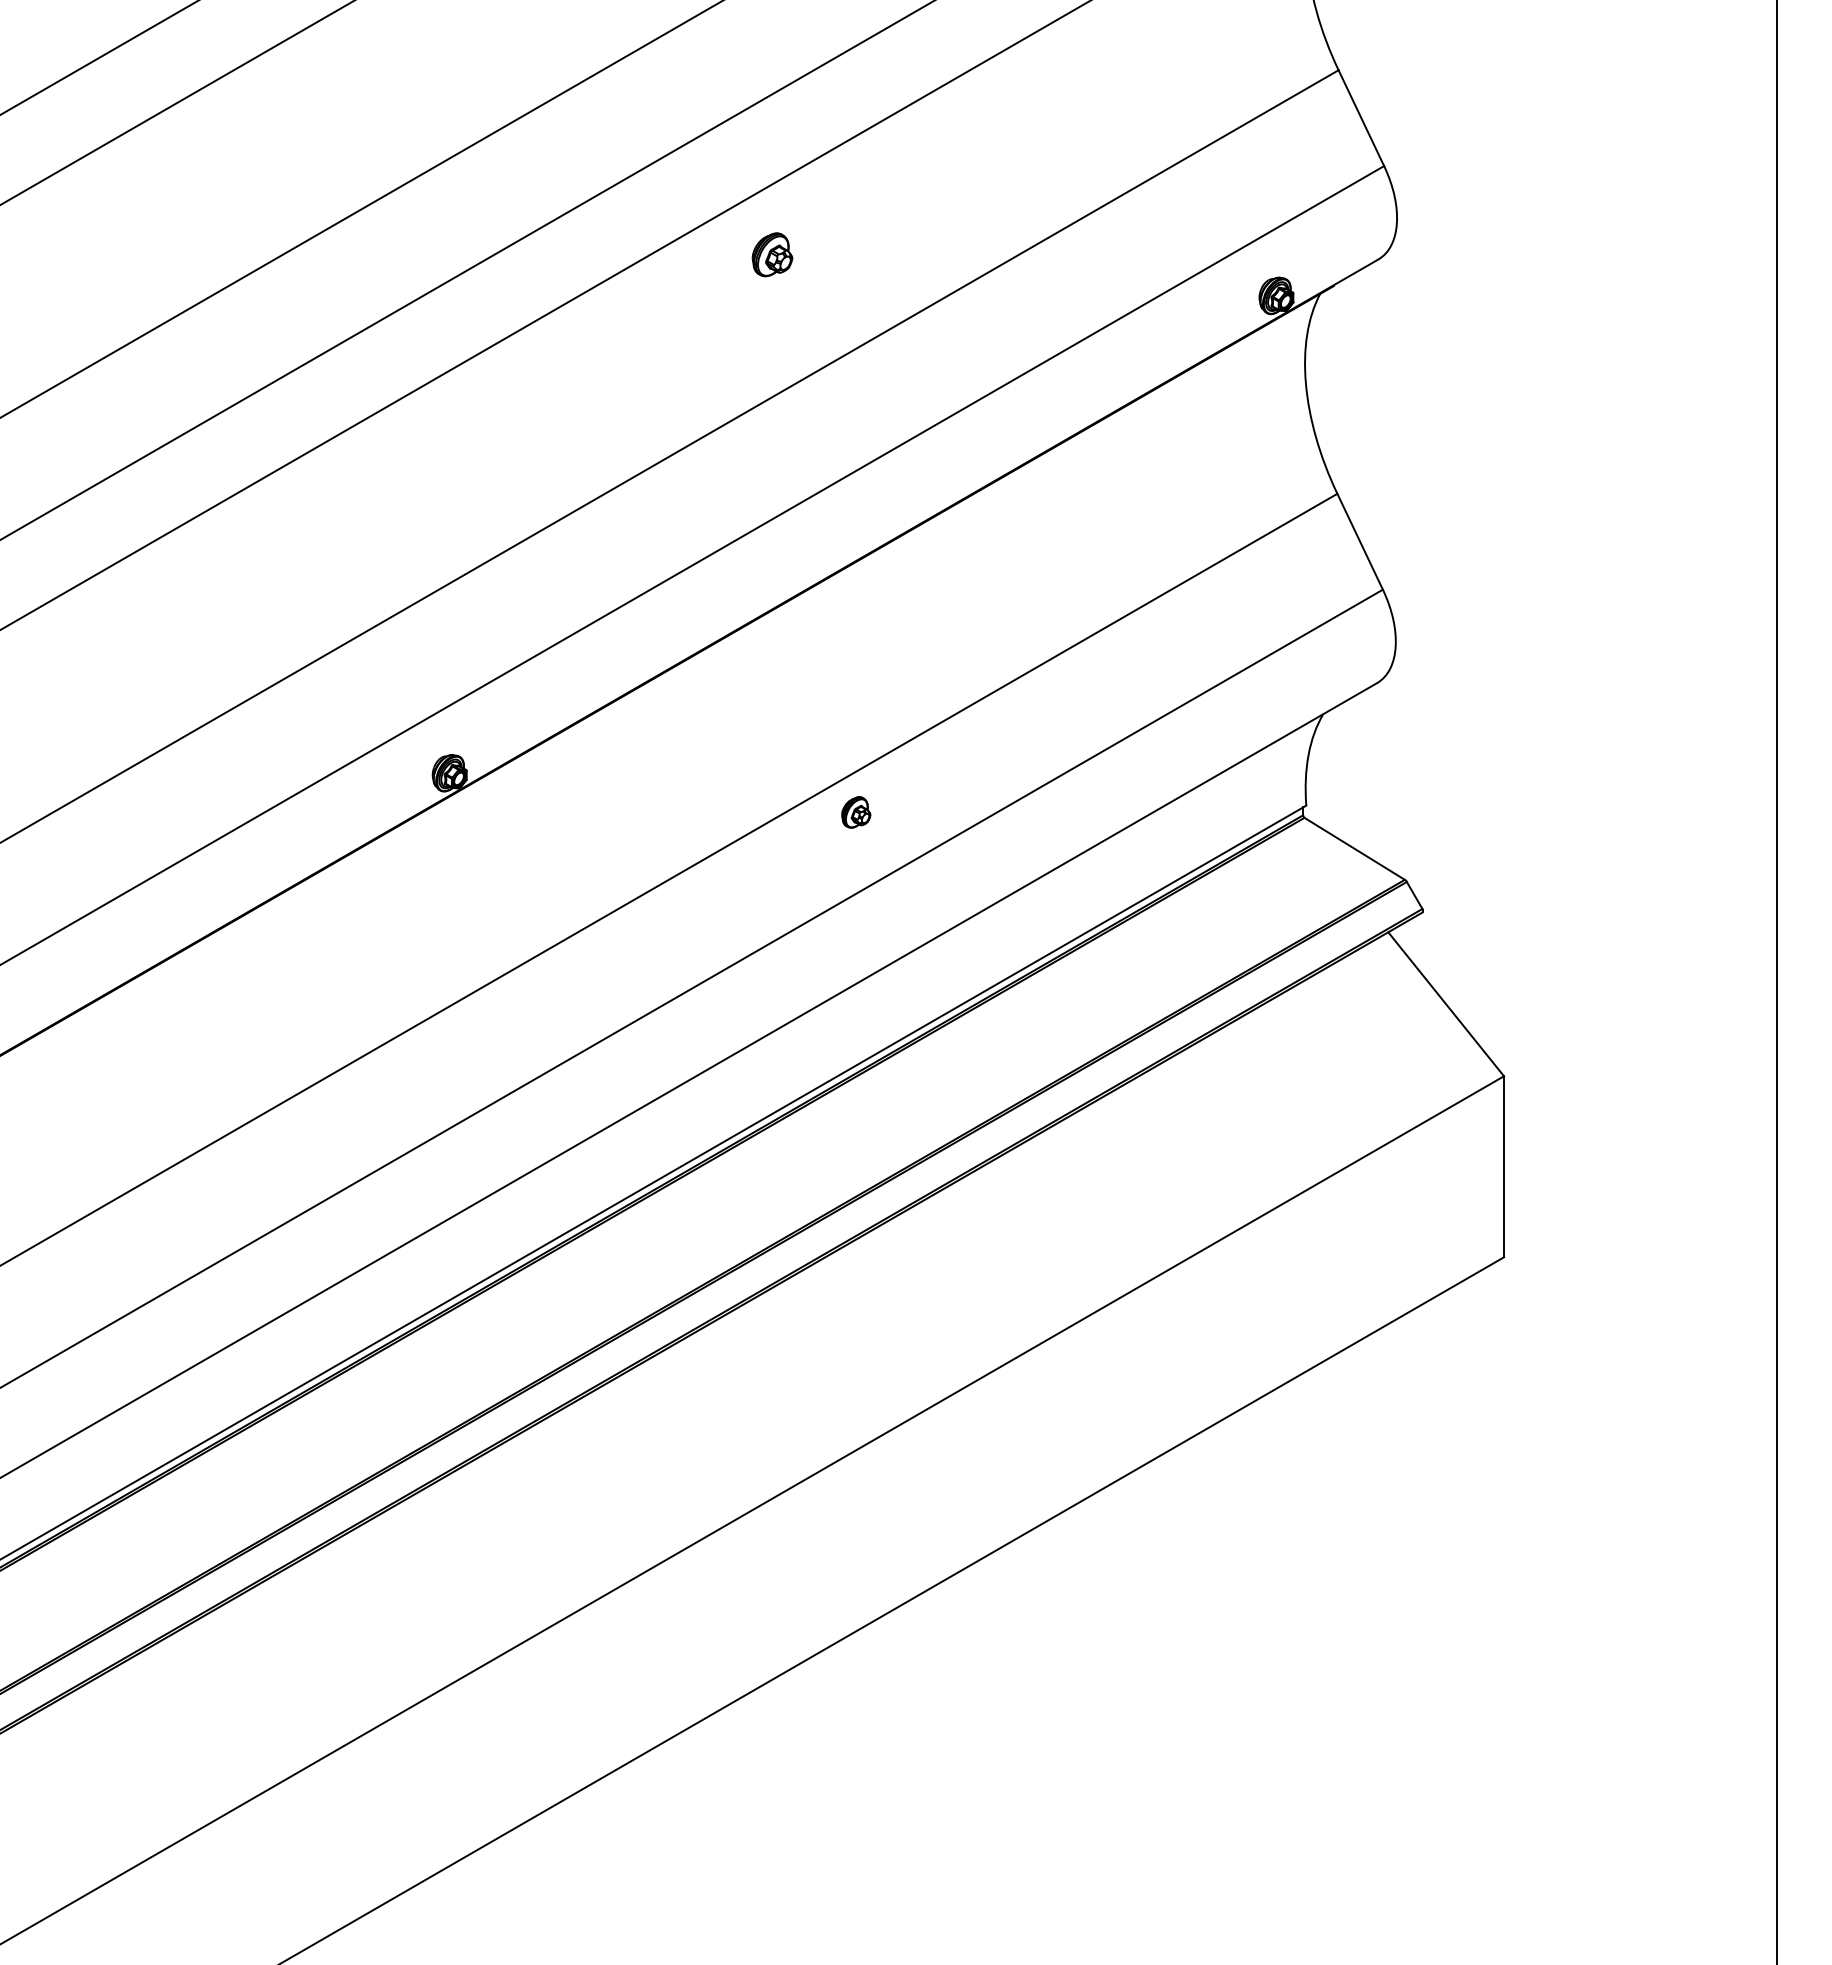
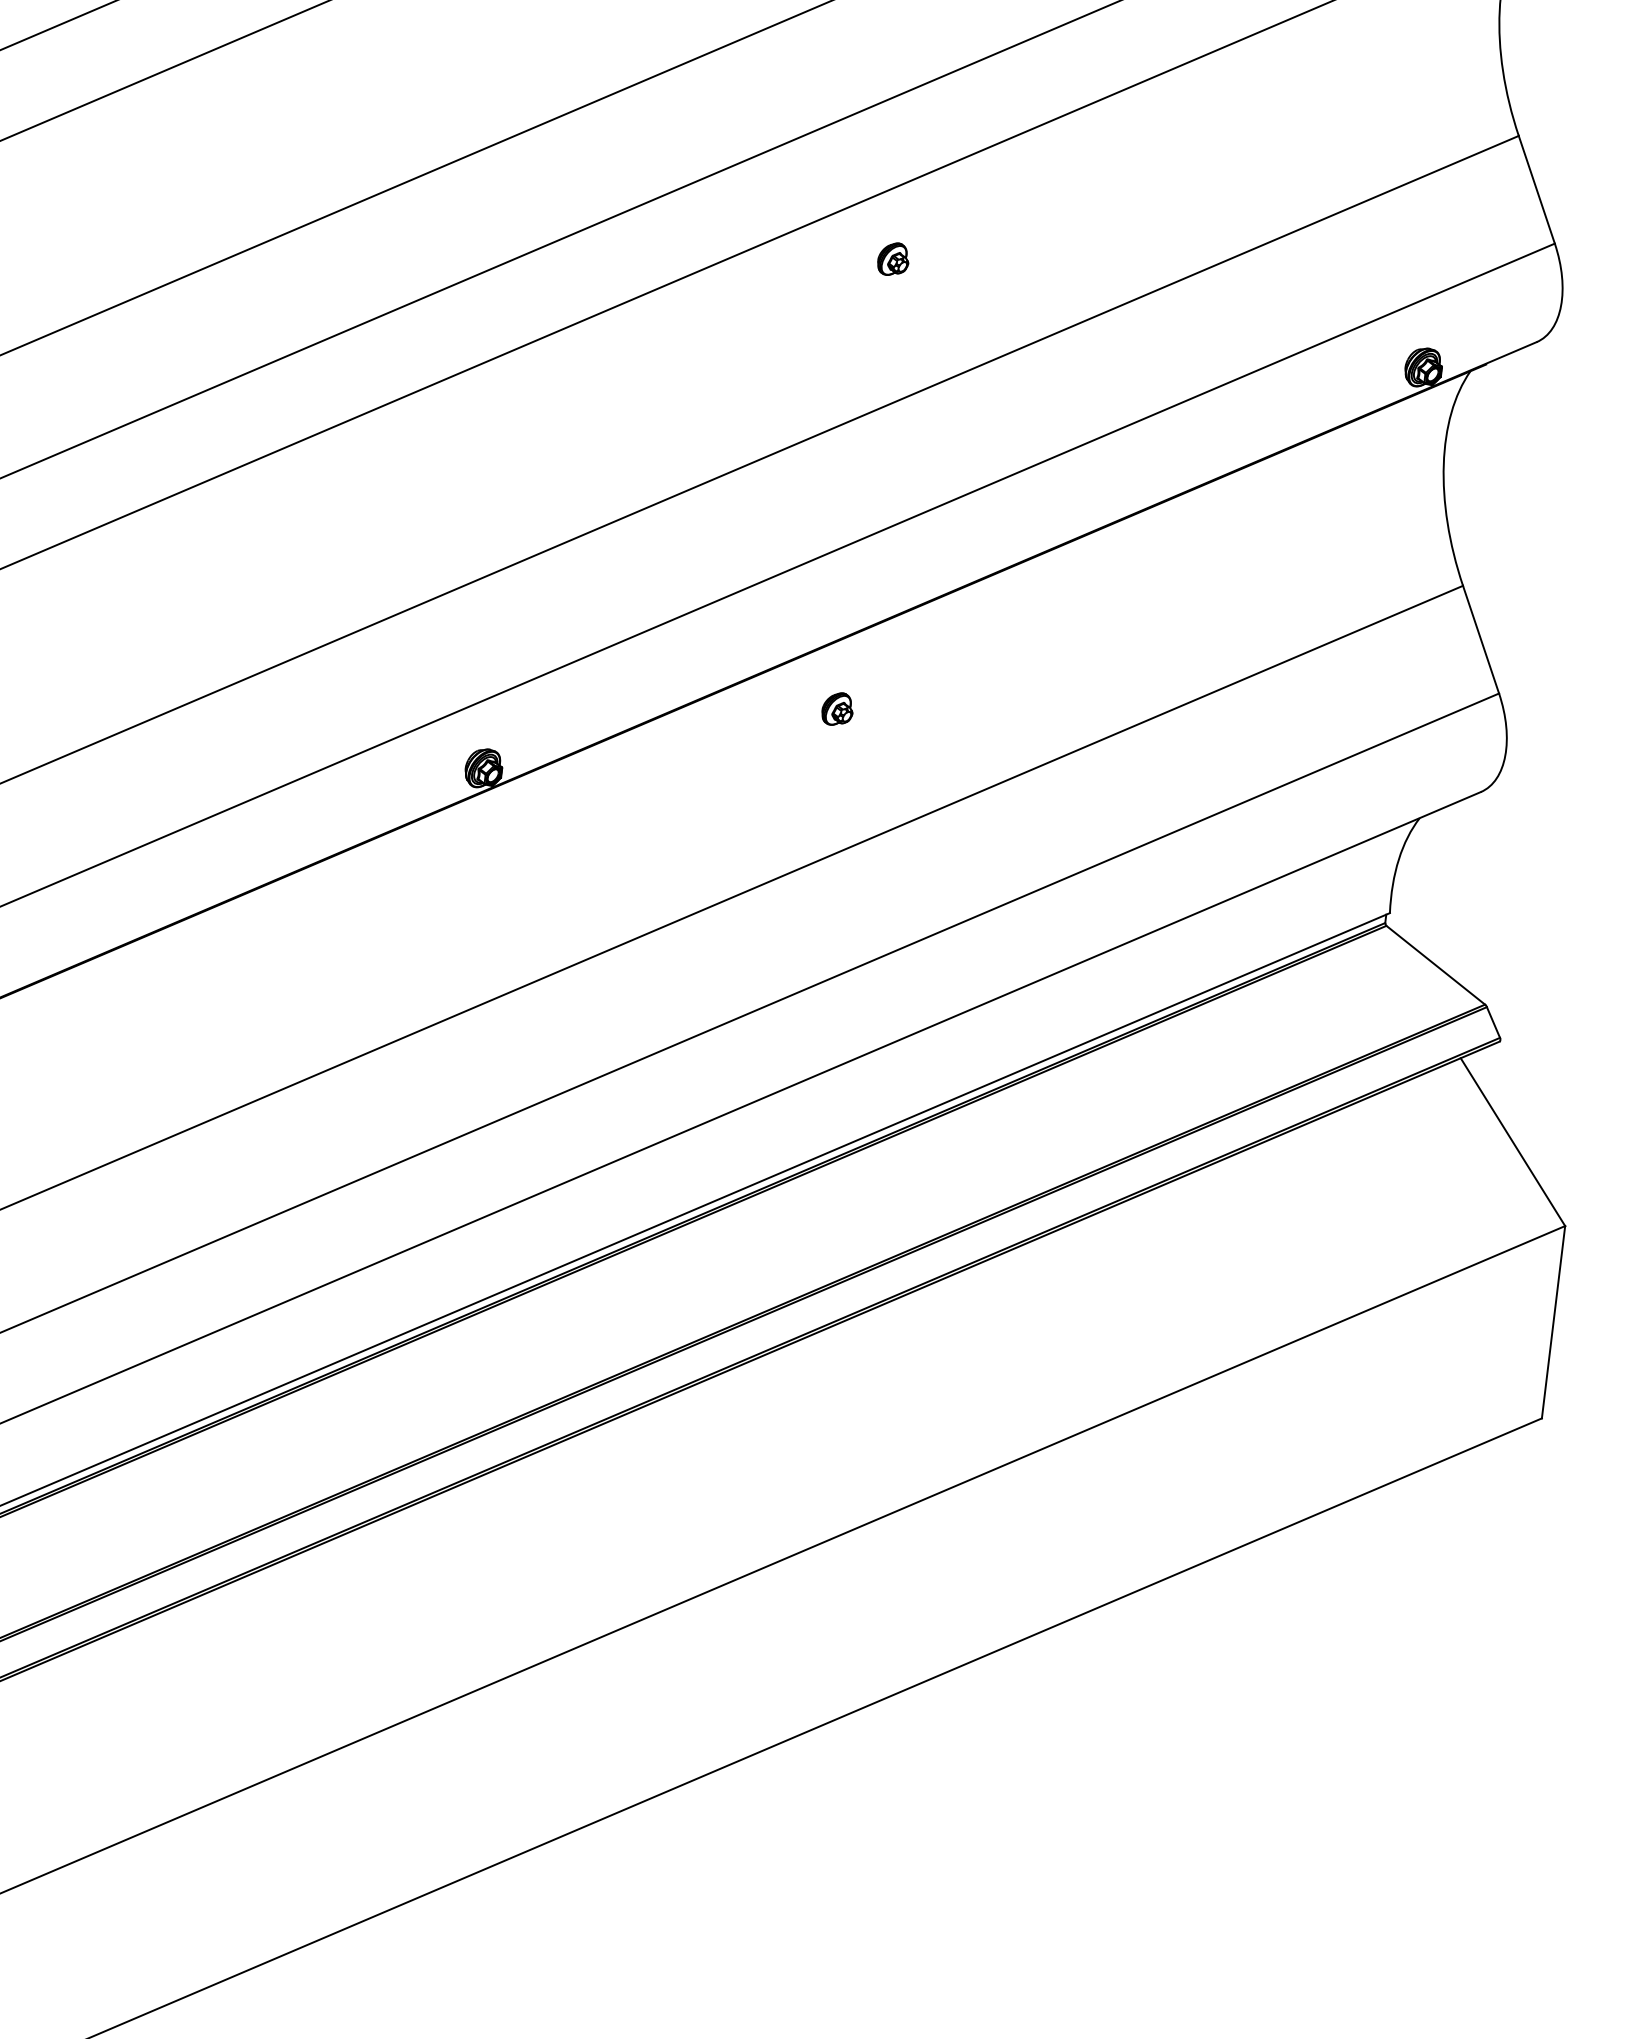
part: (772, 254) -> (893, 258), size x0.71
part: (856, 812) -> (838, 709), moved

